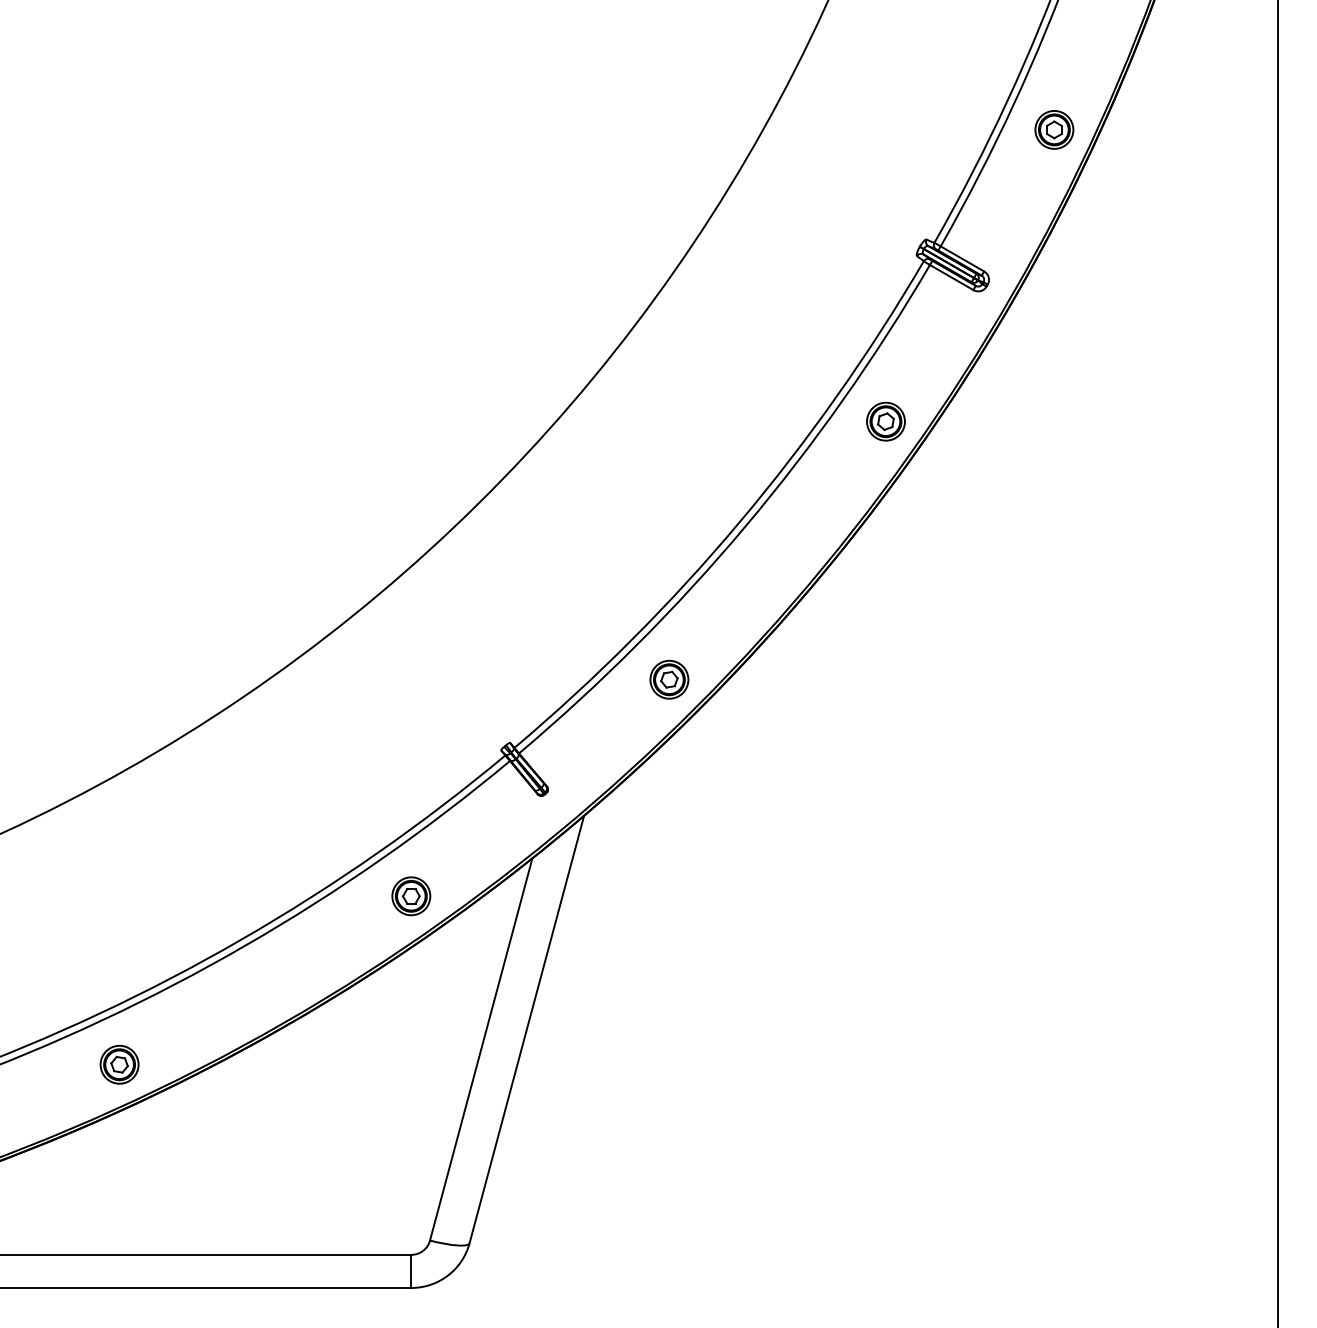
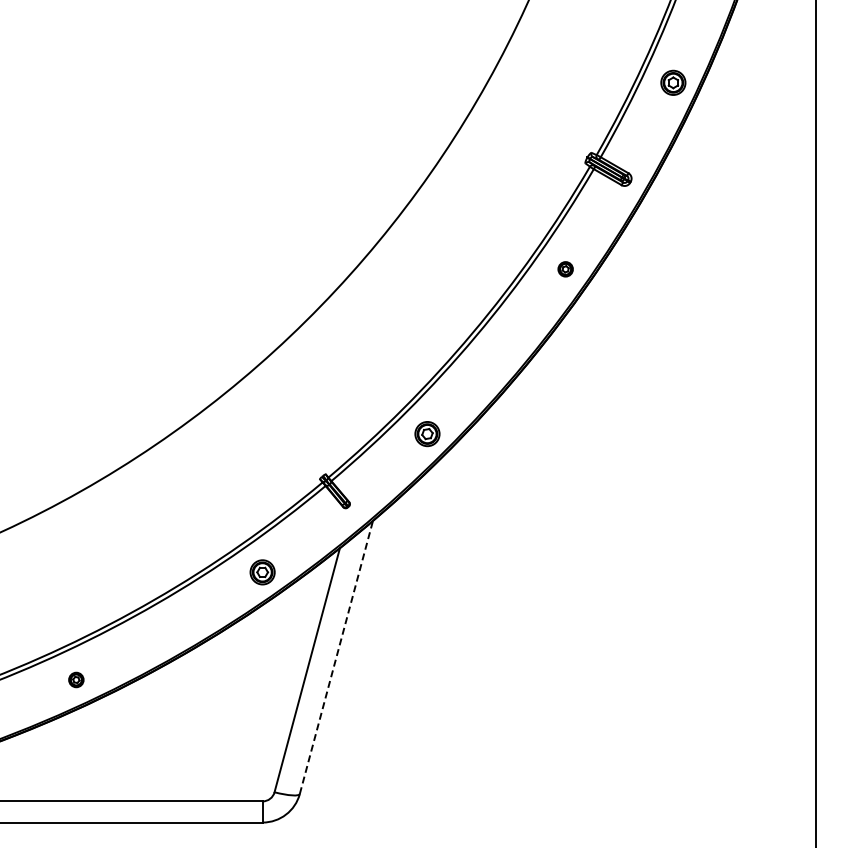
part: (885, 422) -> (565, 269), size x0.6
line: (526, 1029) -> (336, 657), solid -> dashed
part: (119, 1064) -> (76, 679), size x0.6

